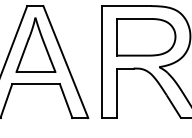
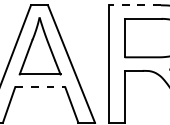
line: (126, 6) -> (135, 5), solid -> dashed
line: (36, 84) -> (40, 87), solid -> dashed

